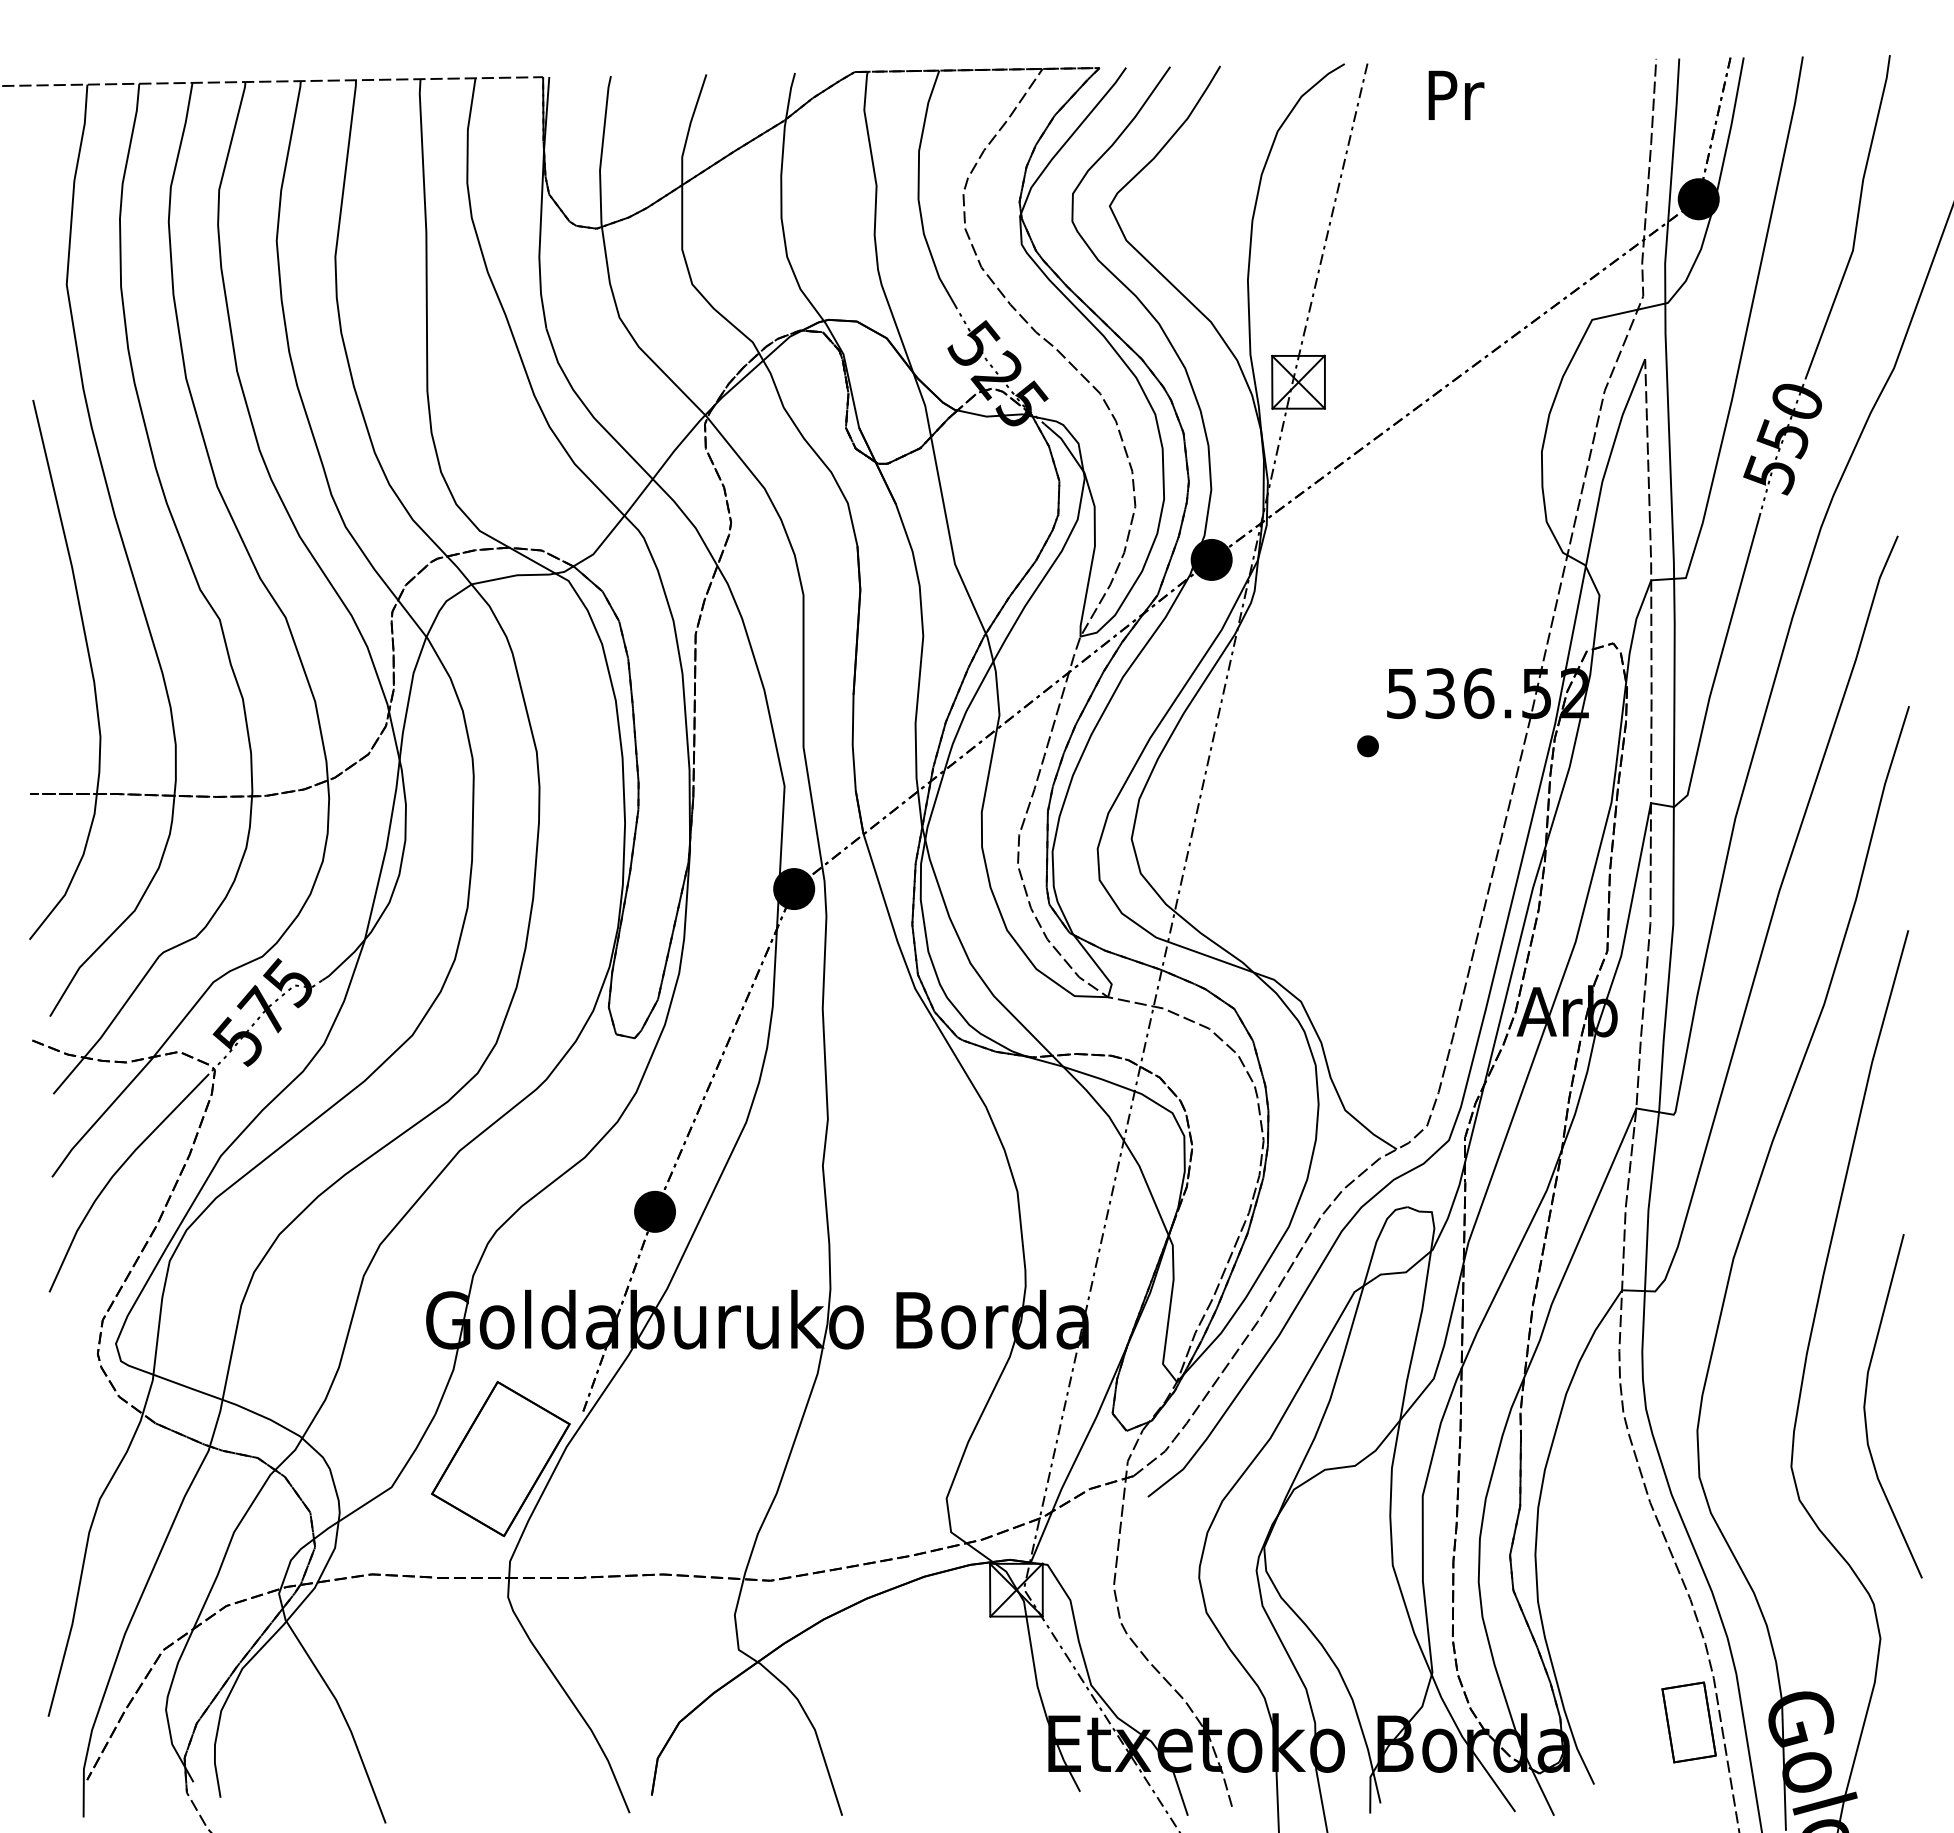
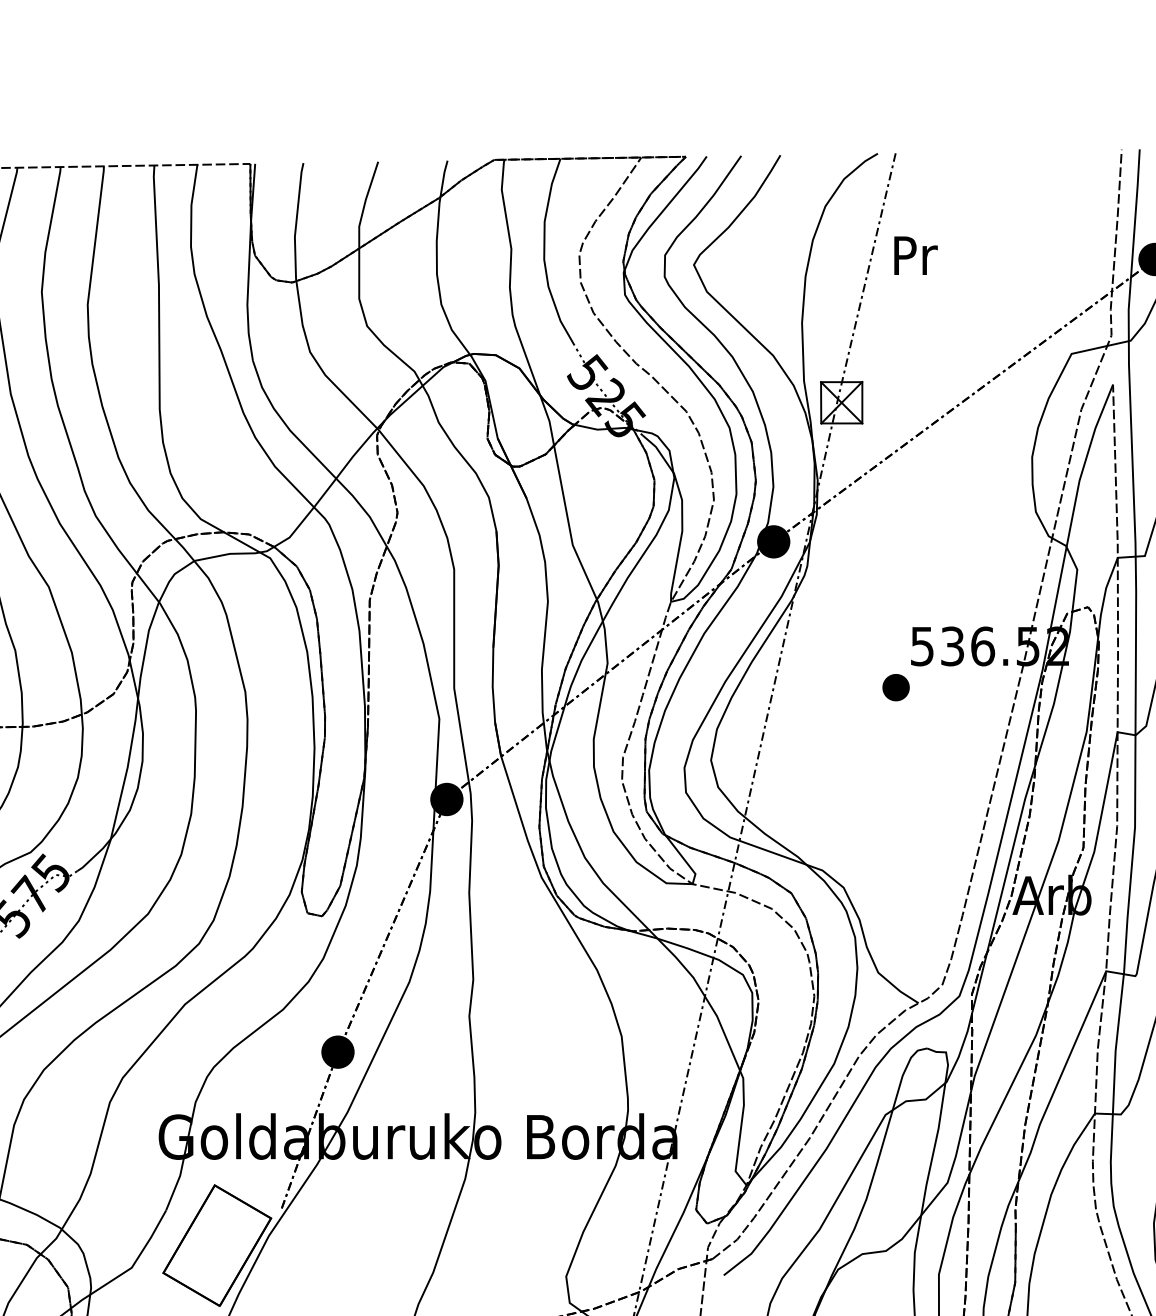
text: (1456, 94) -> (916, 255), moved
part: (1367, 746) -> (895, 687), size x1.6

